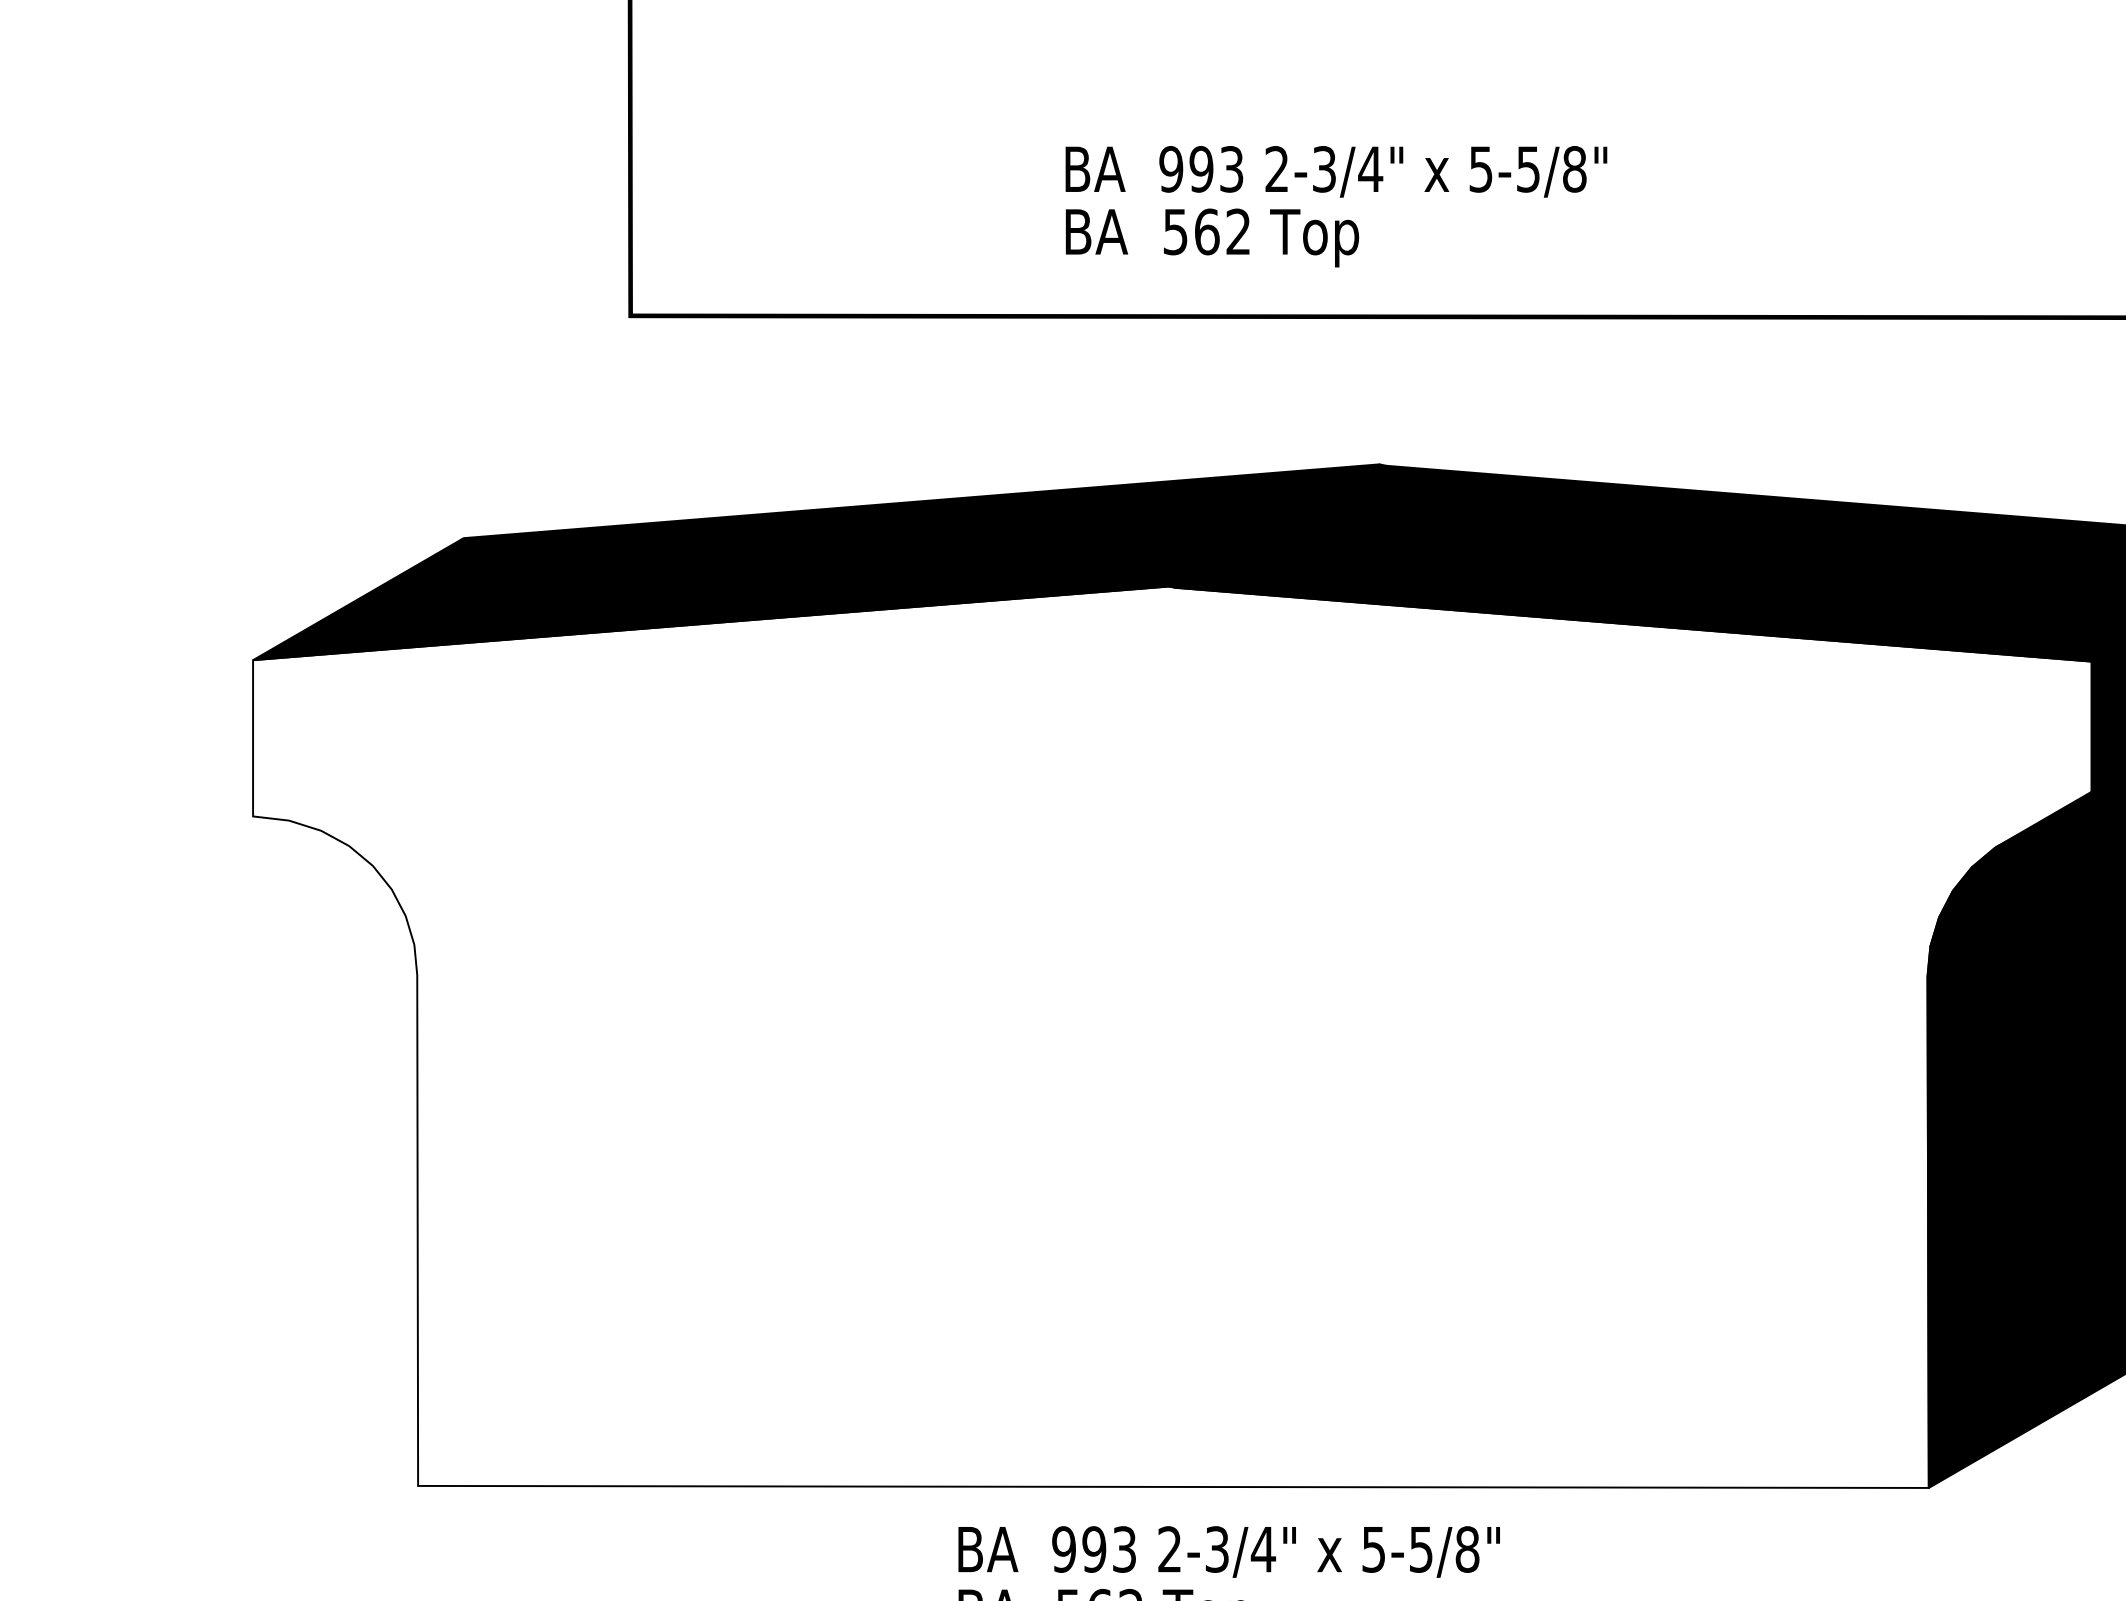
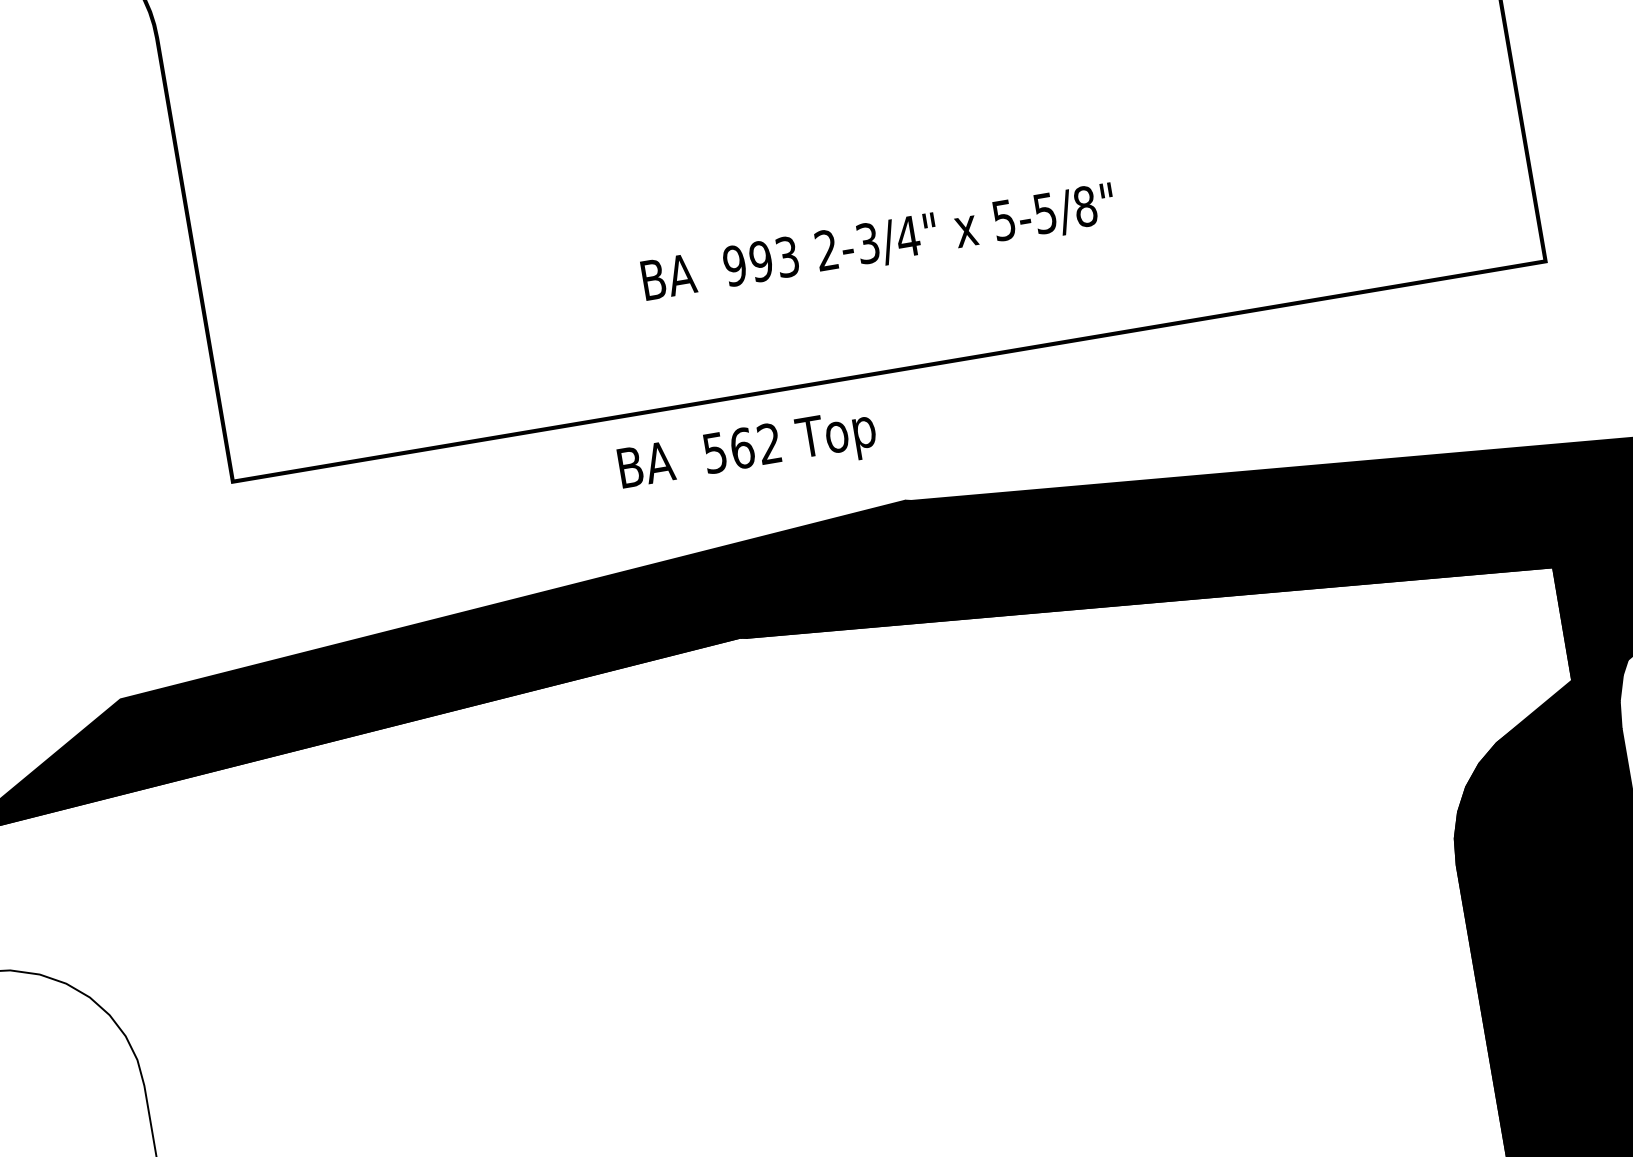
text: (1336, 171) -> (878, 243), moved
text: (1212, 237) -> (747, 452), moved

